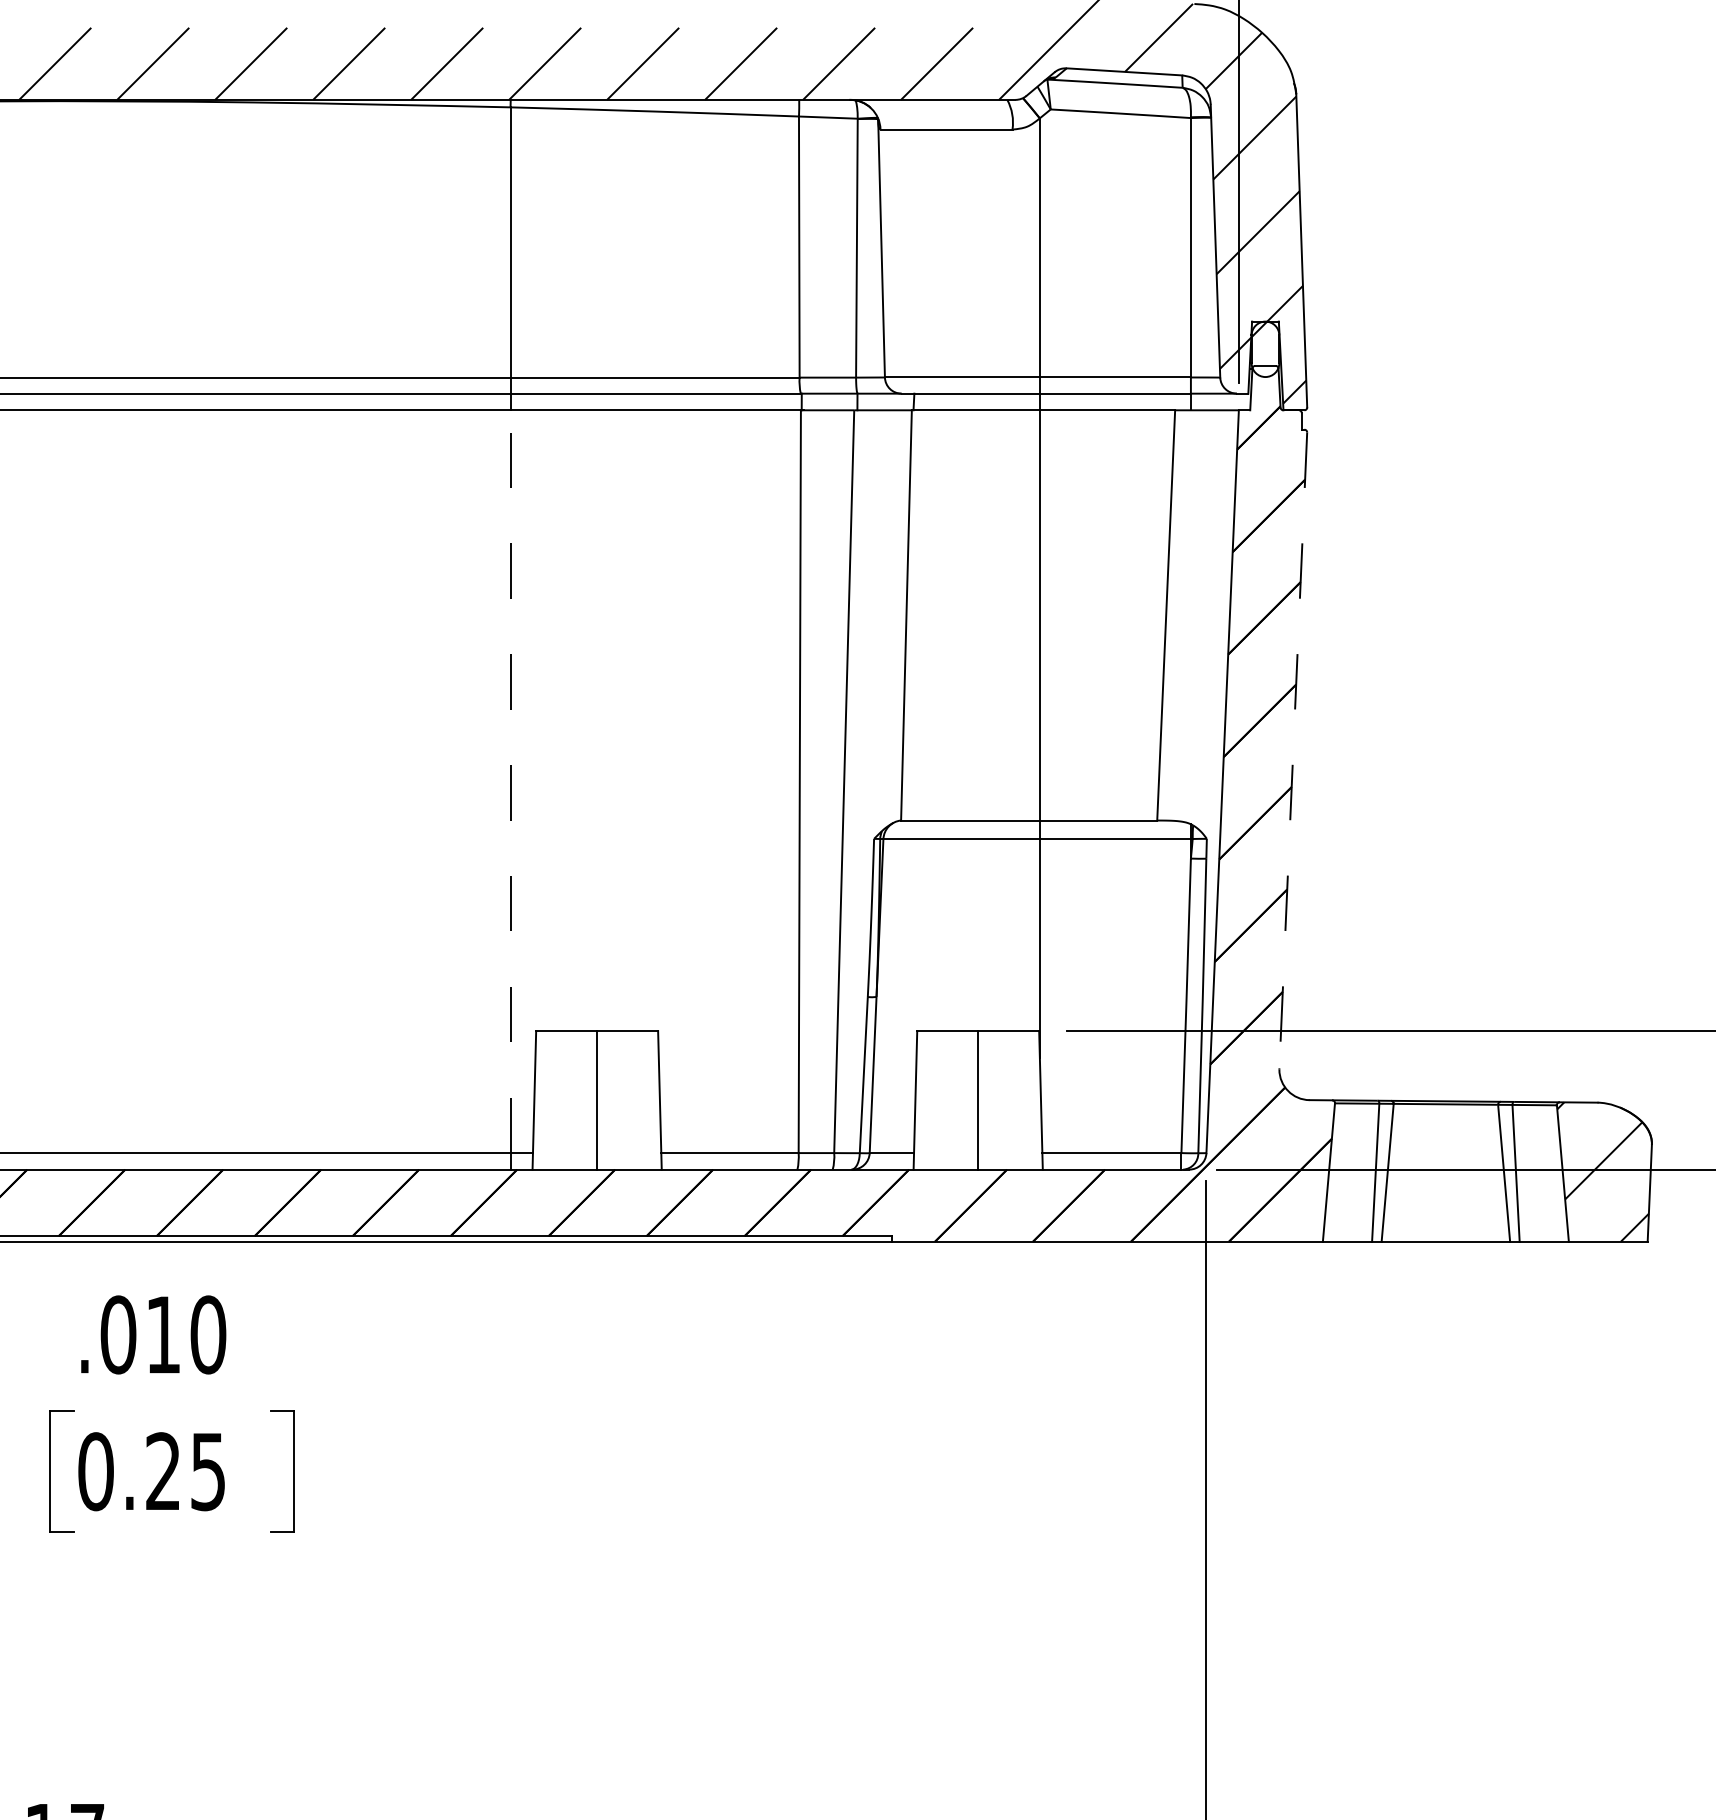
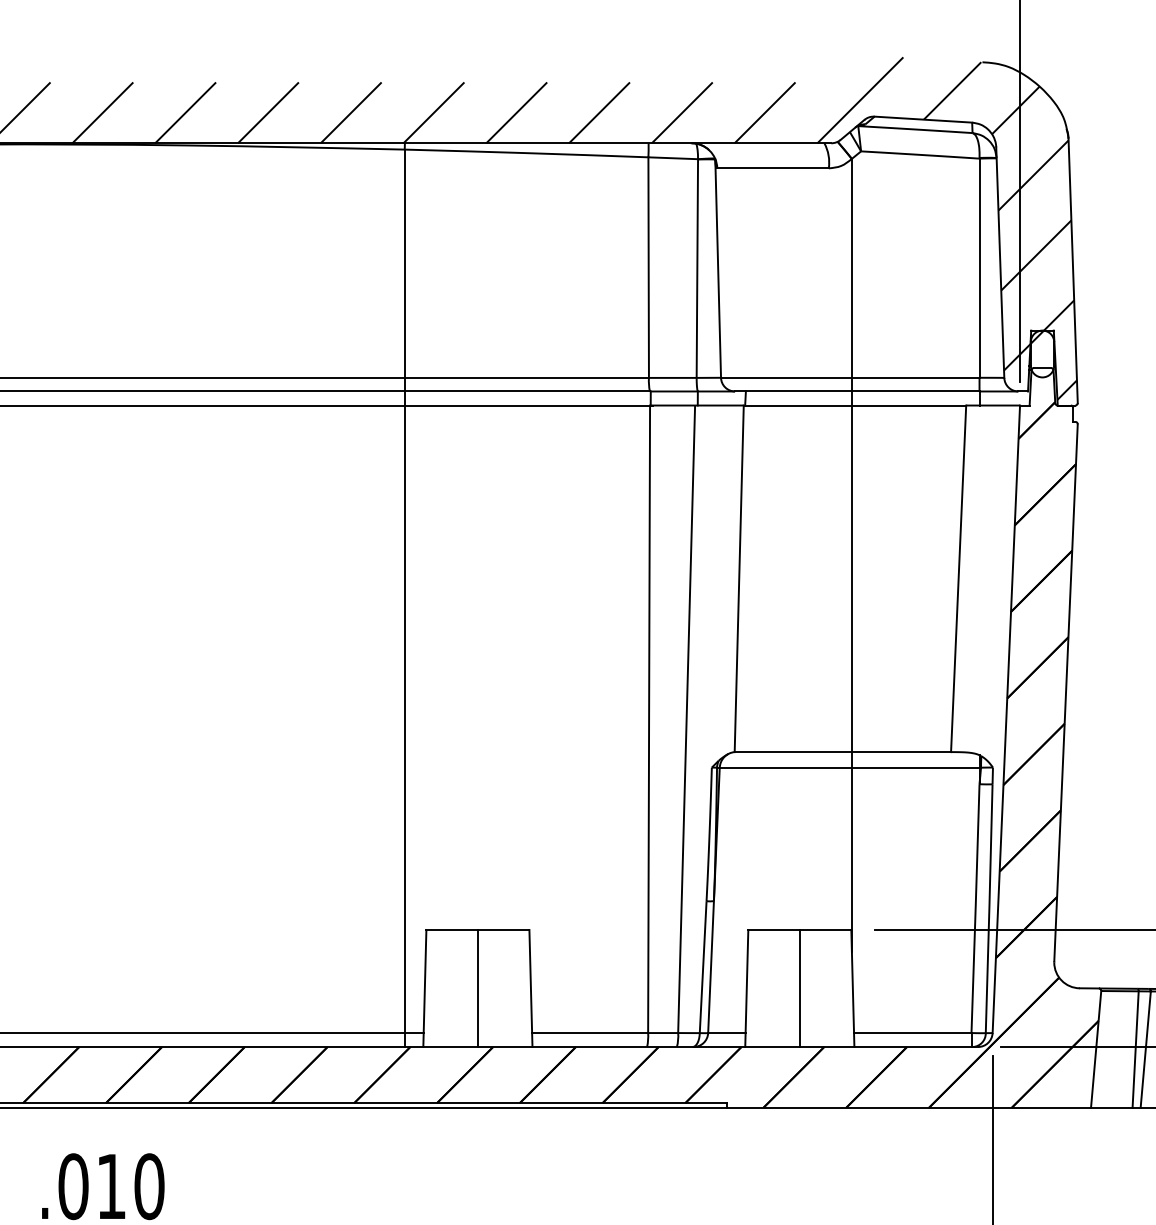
line: (1293, 750) -> (1066, 692), dashed -> solid
line: (510, 781) -> (404, 719), dashed -> solid

